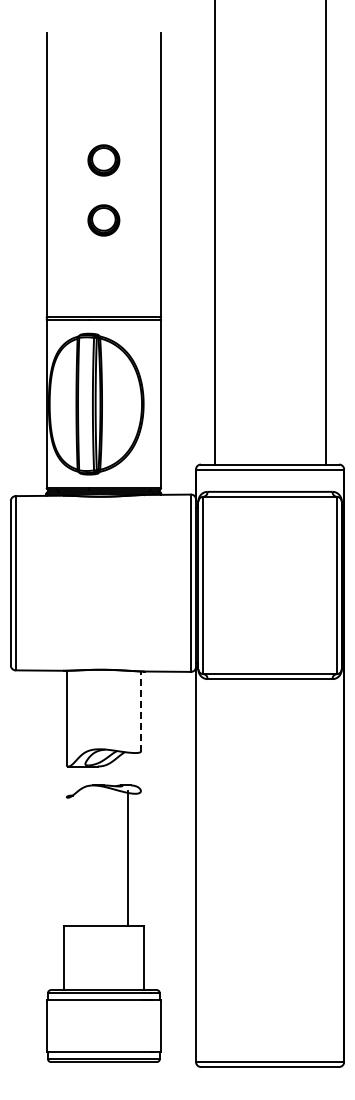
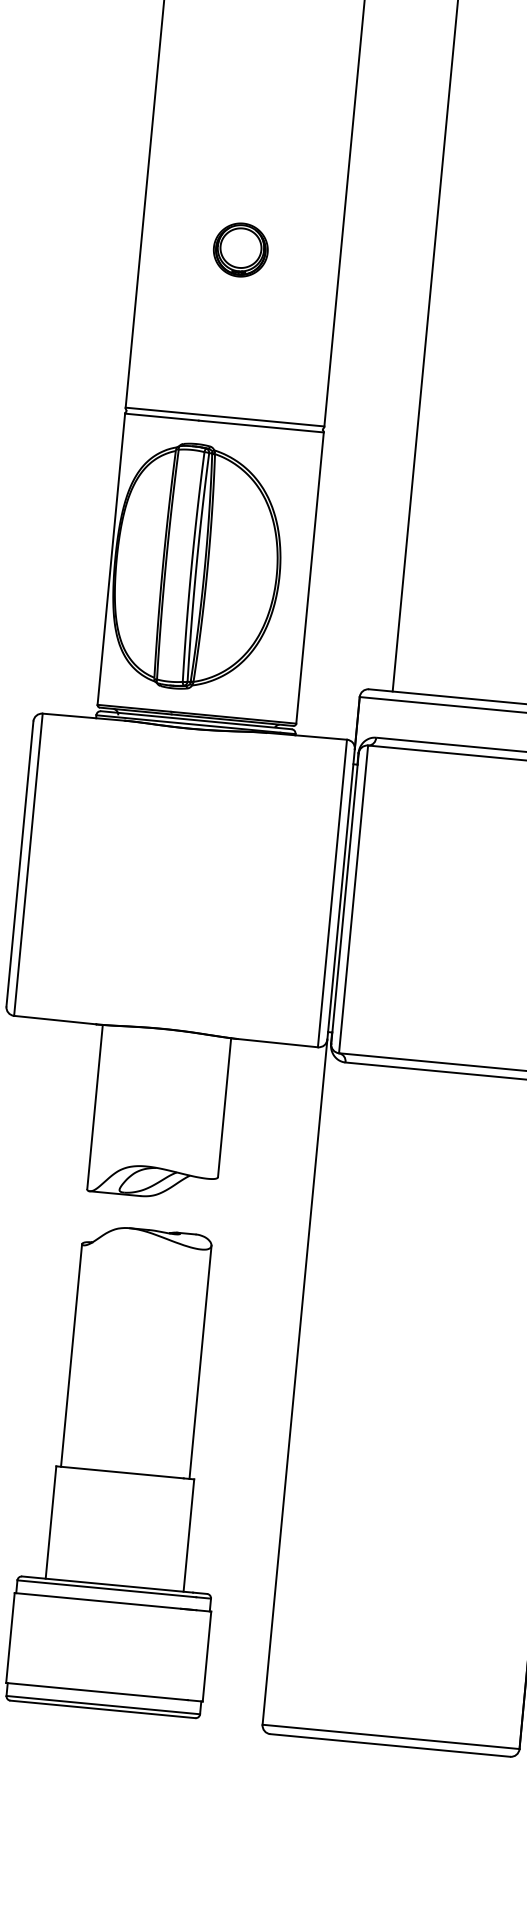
part: (103, 160) -> (249, 145), removed
line: (140, 710) -> (223, 1105), dashed -> solid
line: (127, 858) -> (199, 1362), moved
line: (66, 861) -> (70, 1355), added

